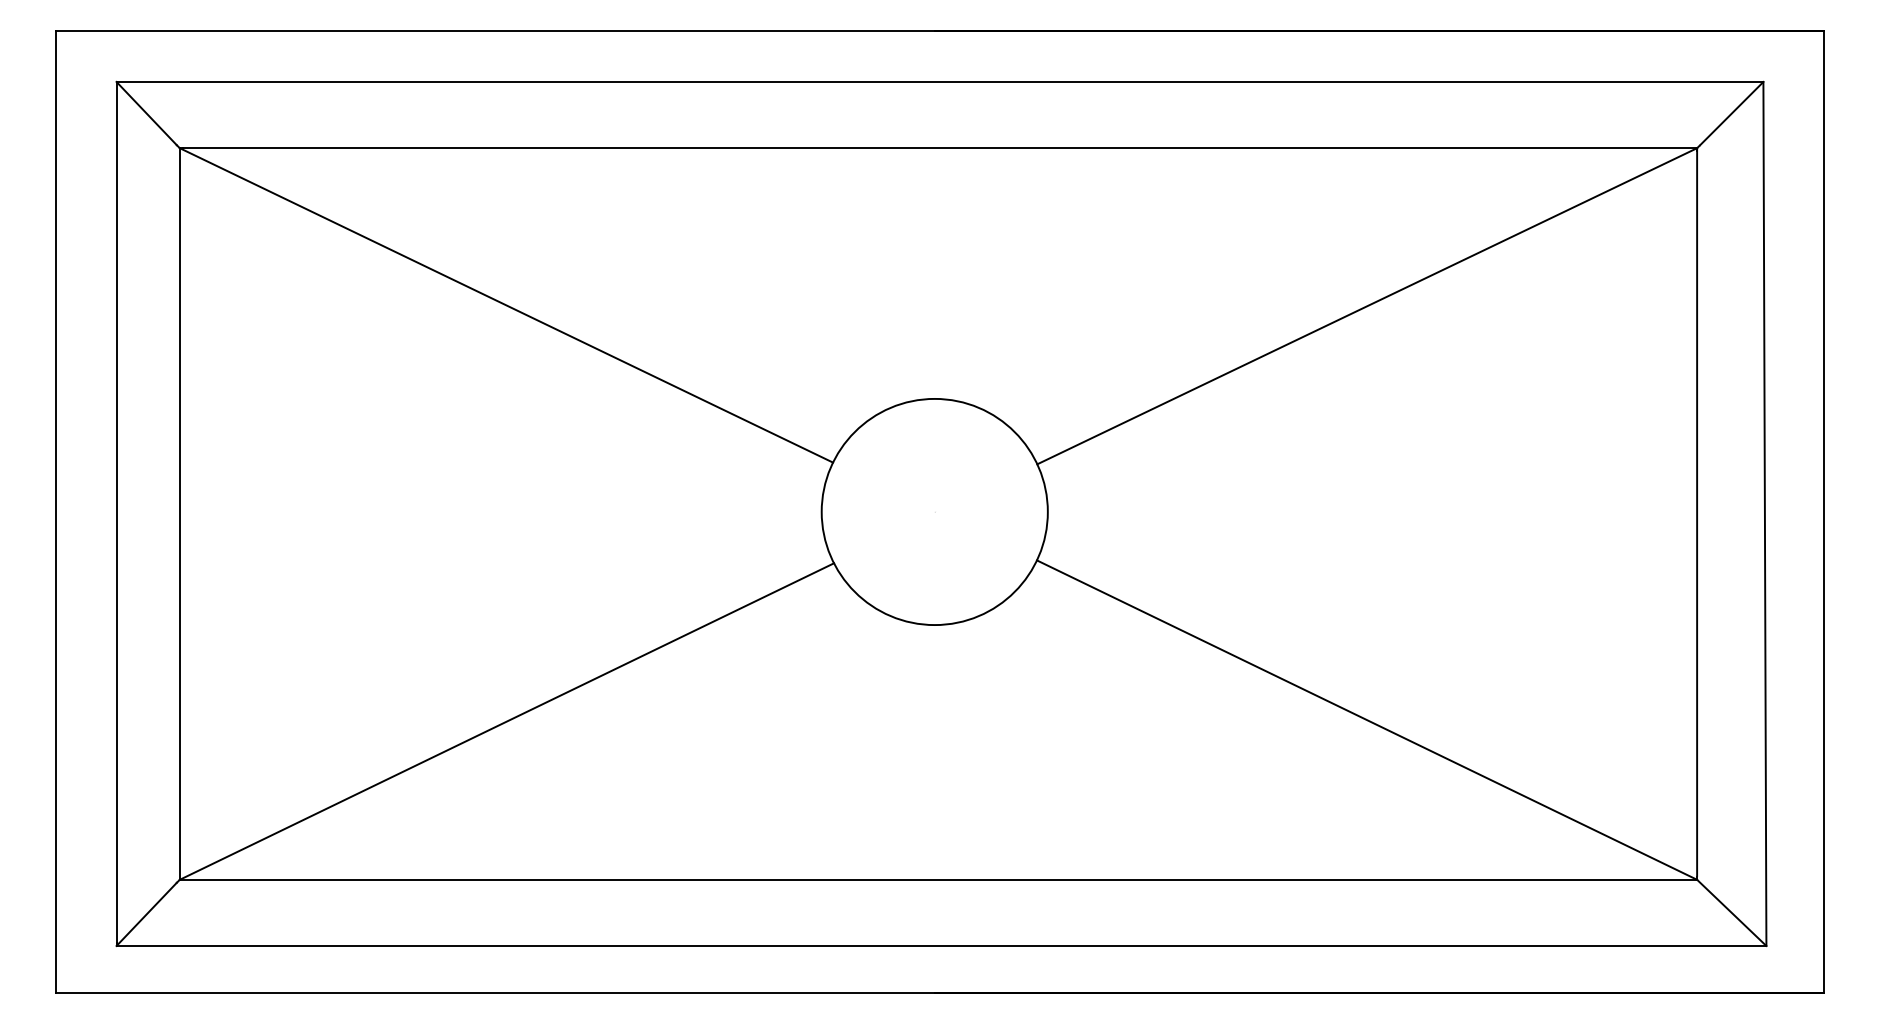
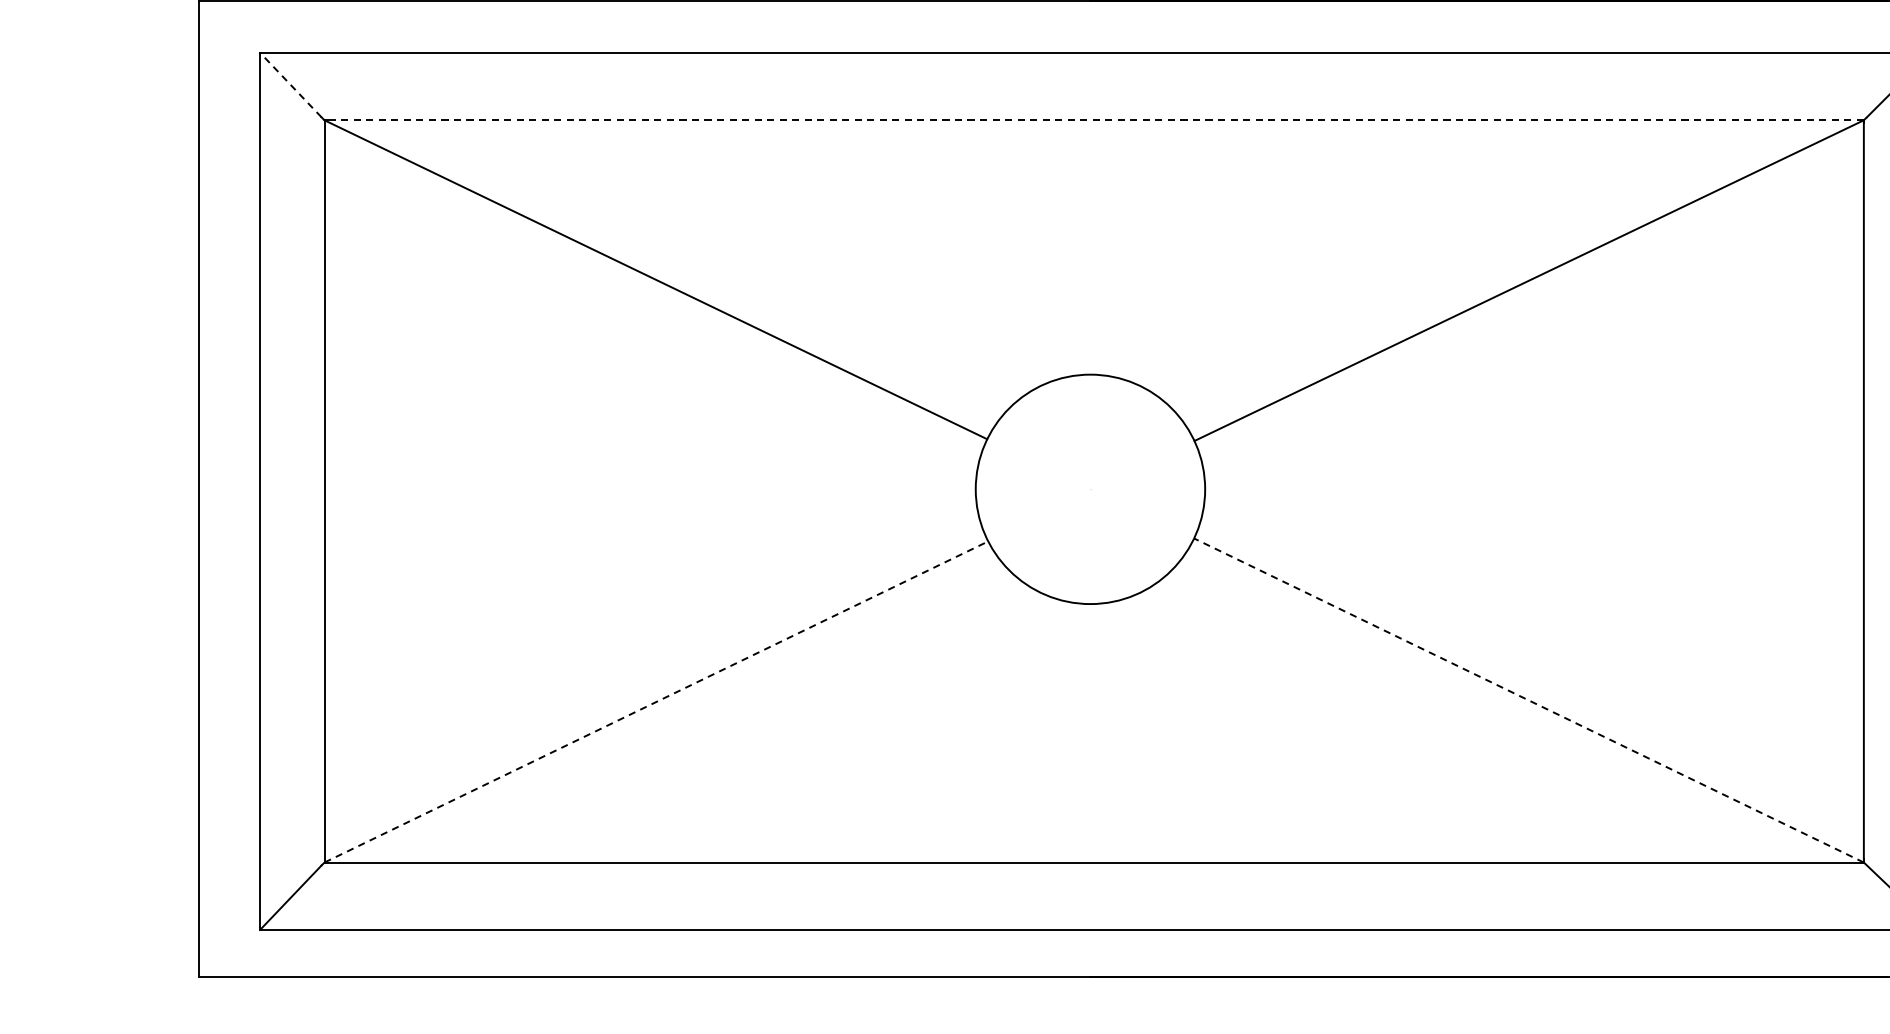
line: (146, 113) -> (290, 85), solid -> dashed
line: (939, 148) -> (1095, 120), solid -> dashed
line: (1367, 720) -> (1529, 700), solid -> dashed
line: (507, 721) -> (656, 701), solid -> dashed

